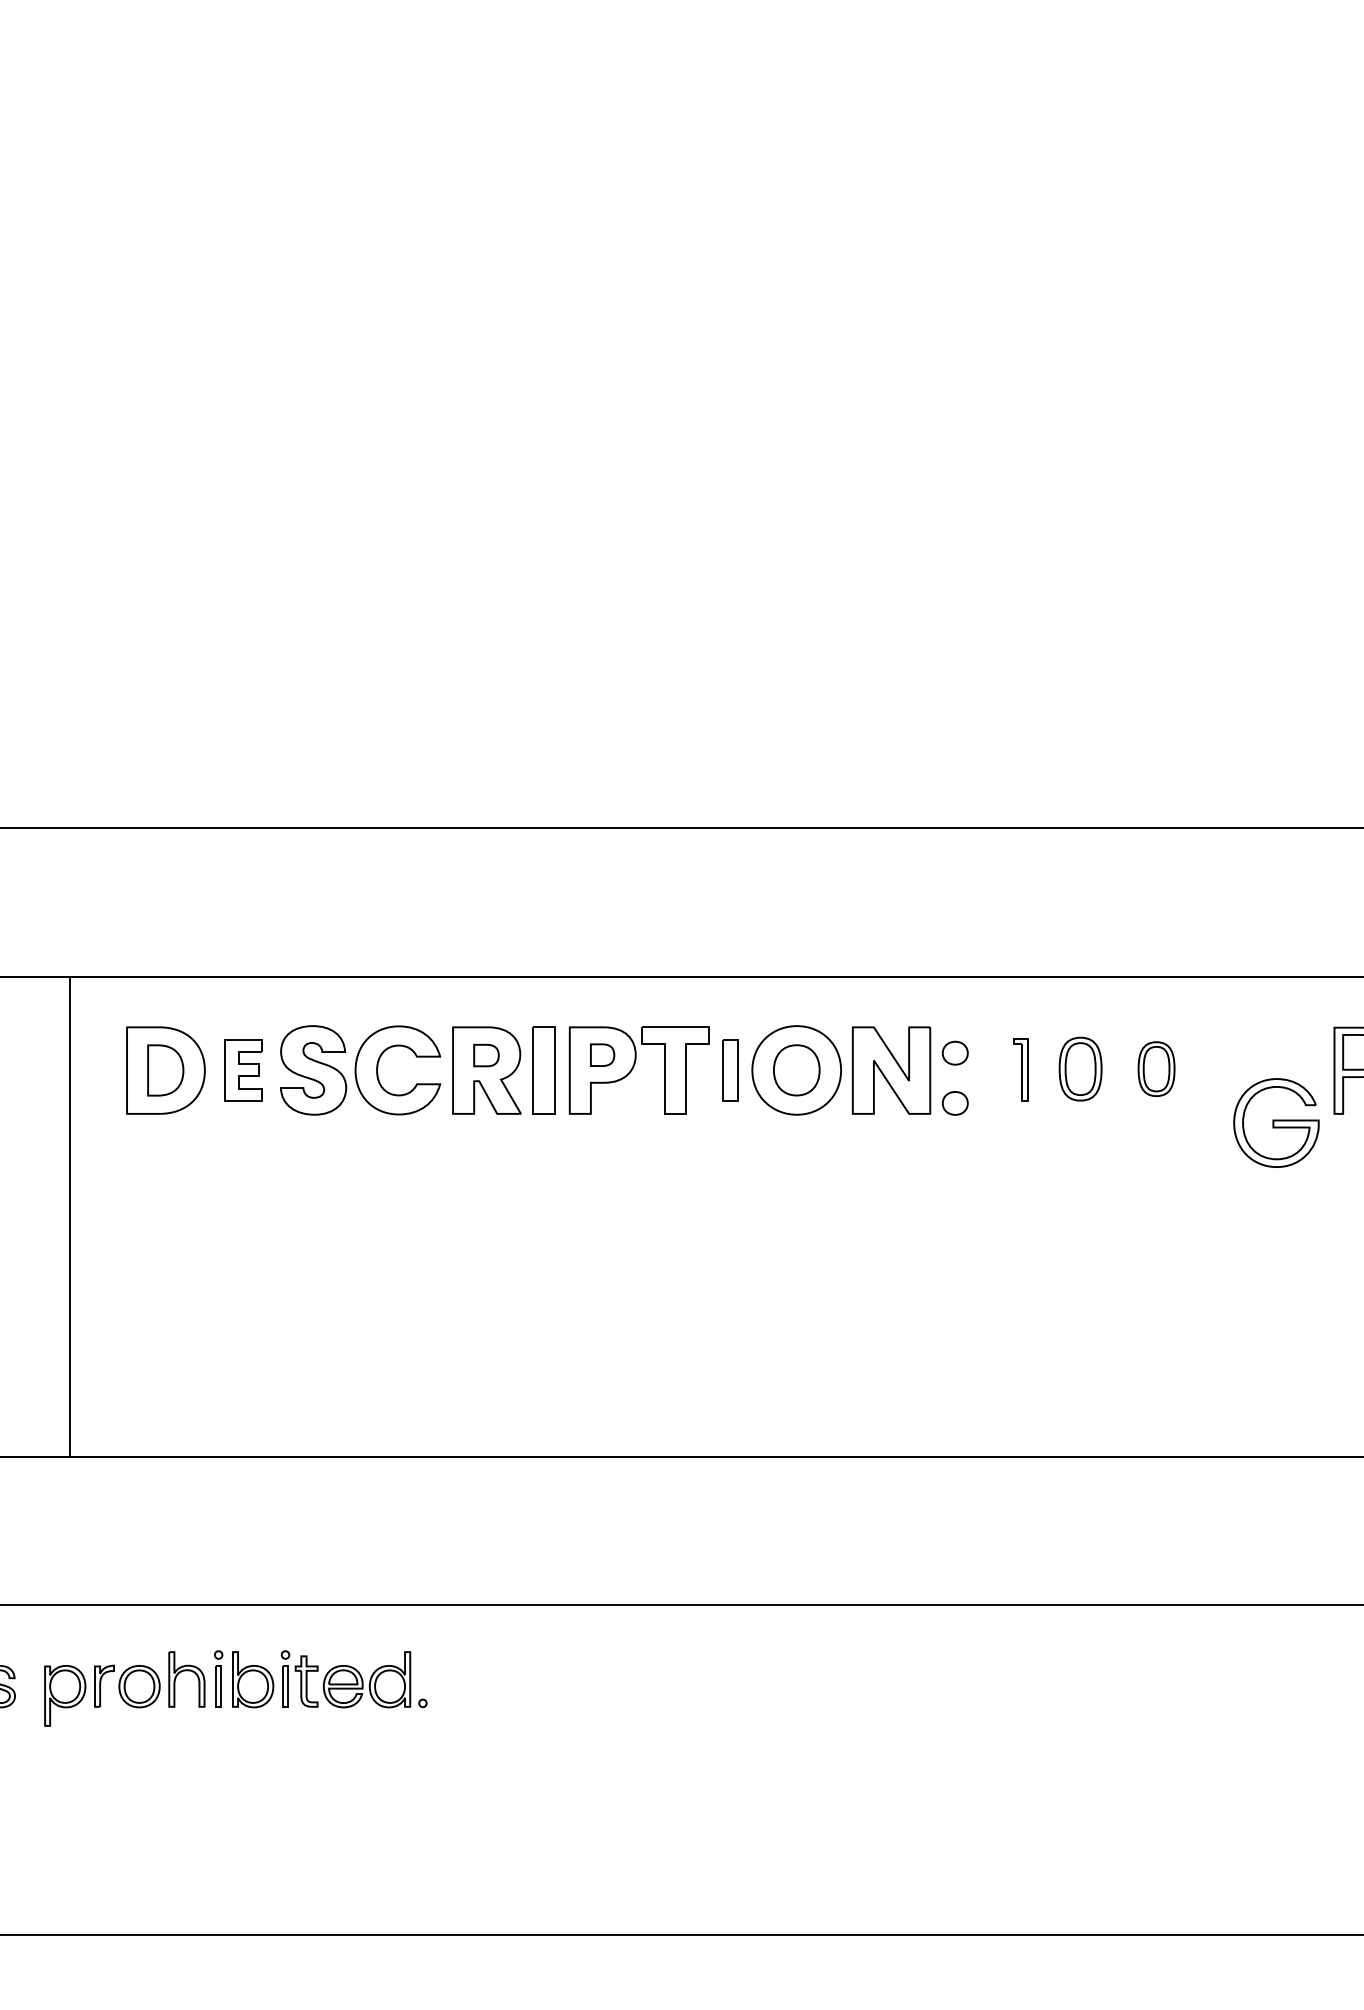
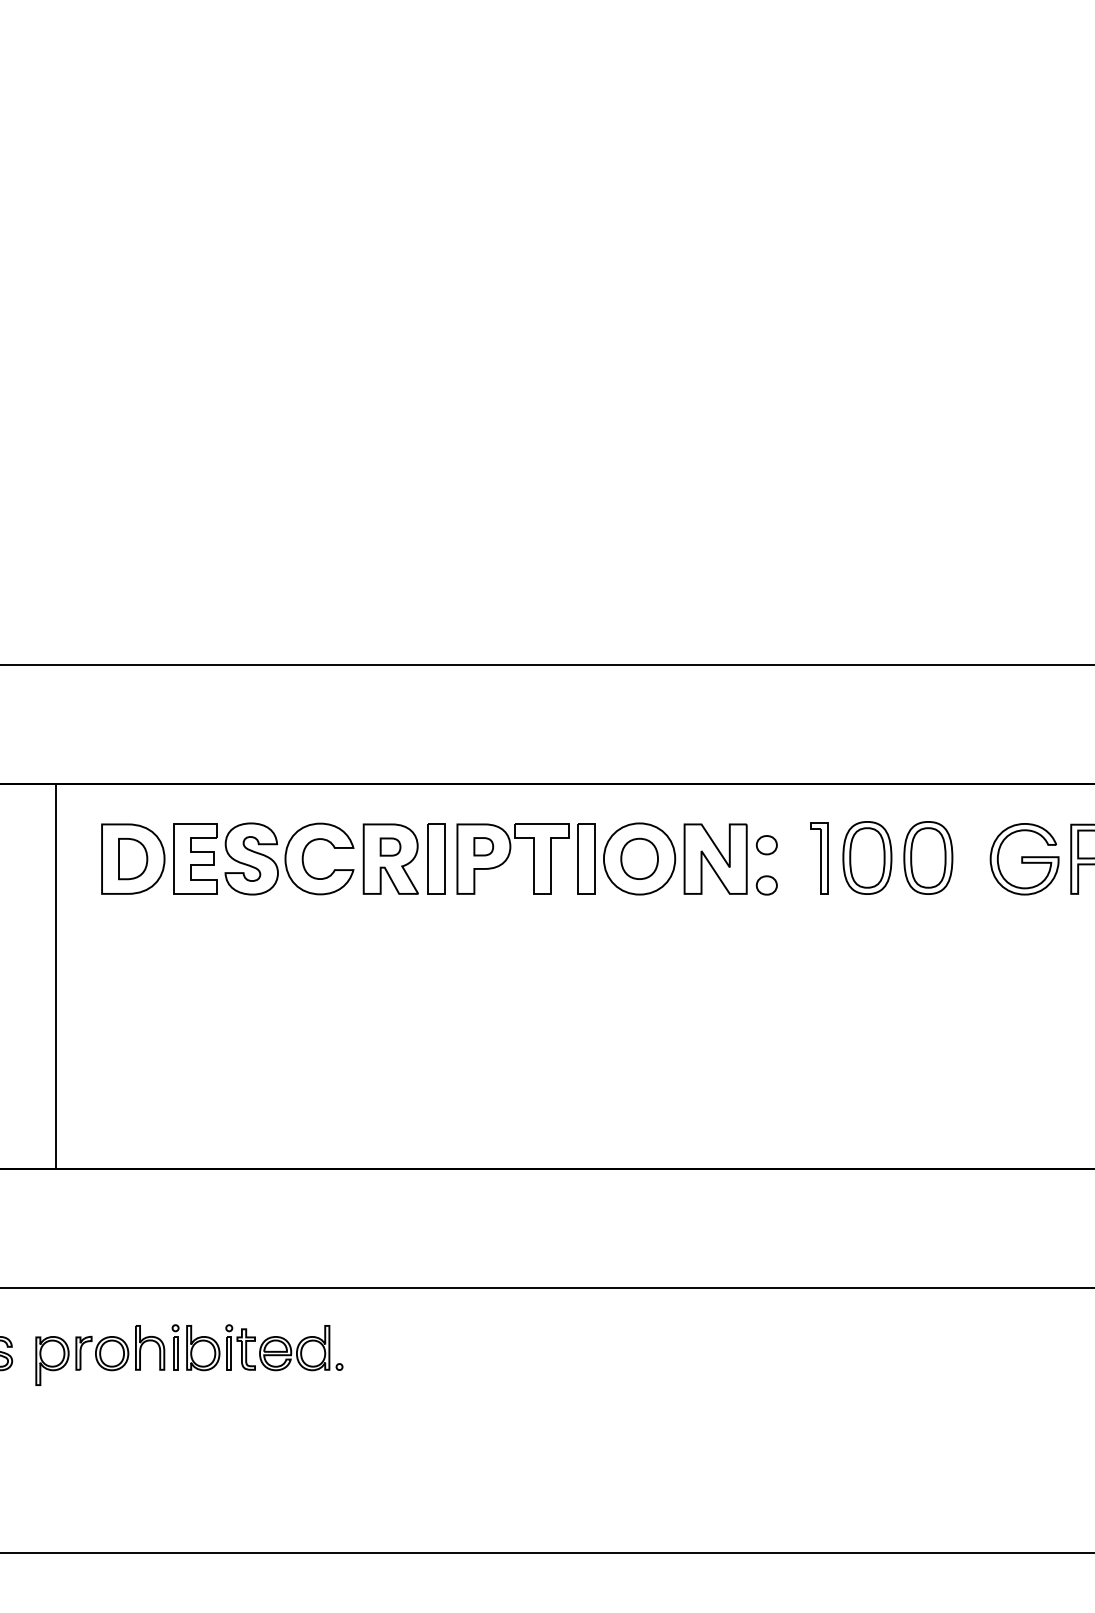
part: (1080, 1068) -> (867, 857), size x1.43
part: (1156, 1068) -> (928, 857), size x1.67
part: (243, 1069) -> (195, 858), size x1.43
part: (730, 1069) -> (586, 858), size x1.43
part: (1020, 1069) -> (819, 858), size x1.43
part: (1276, 1123) -> (1024, 859), moved

